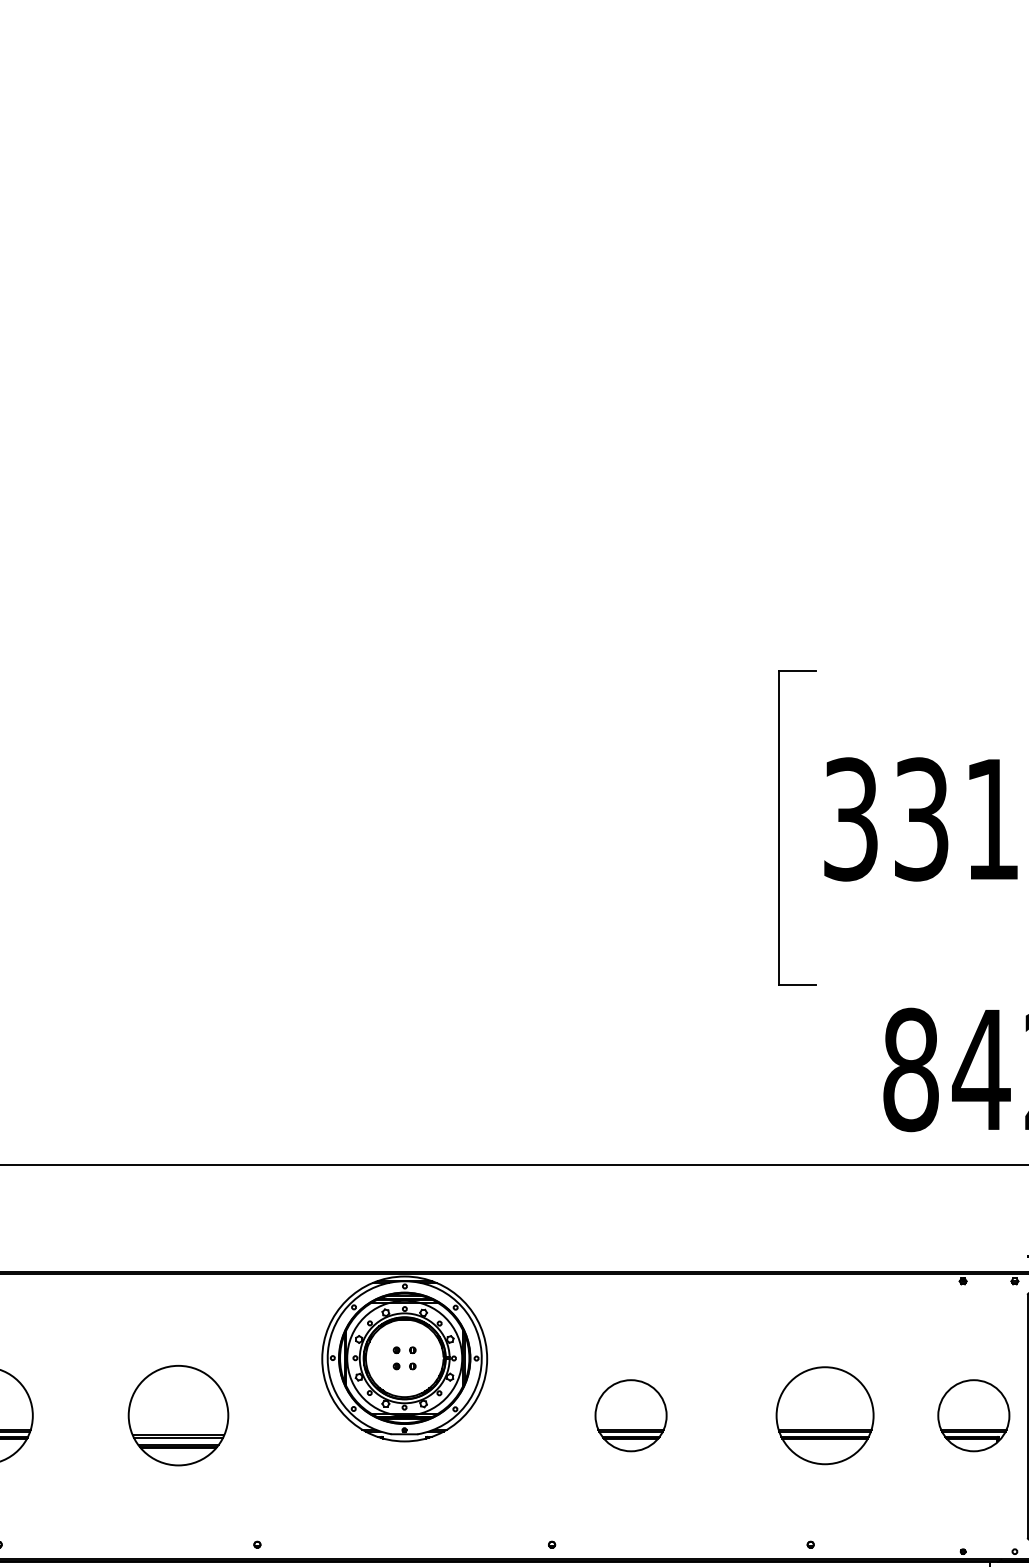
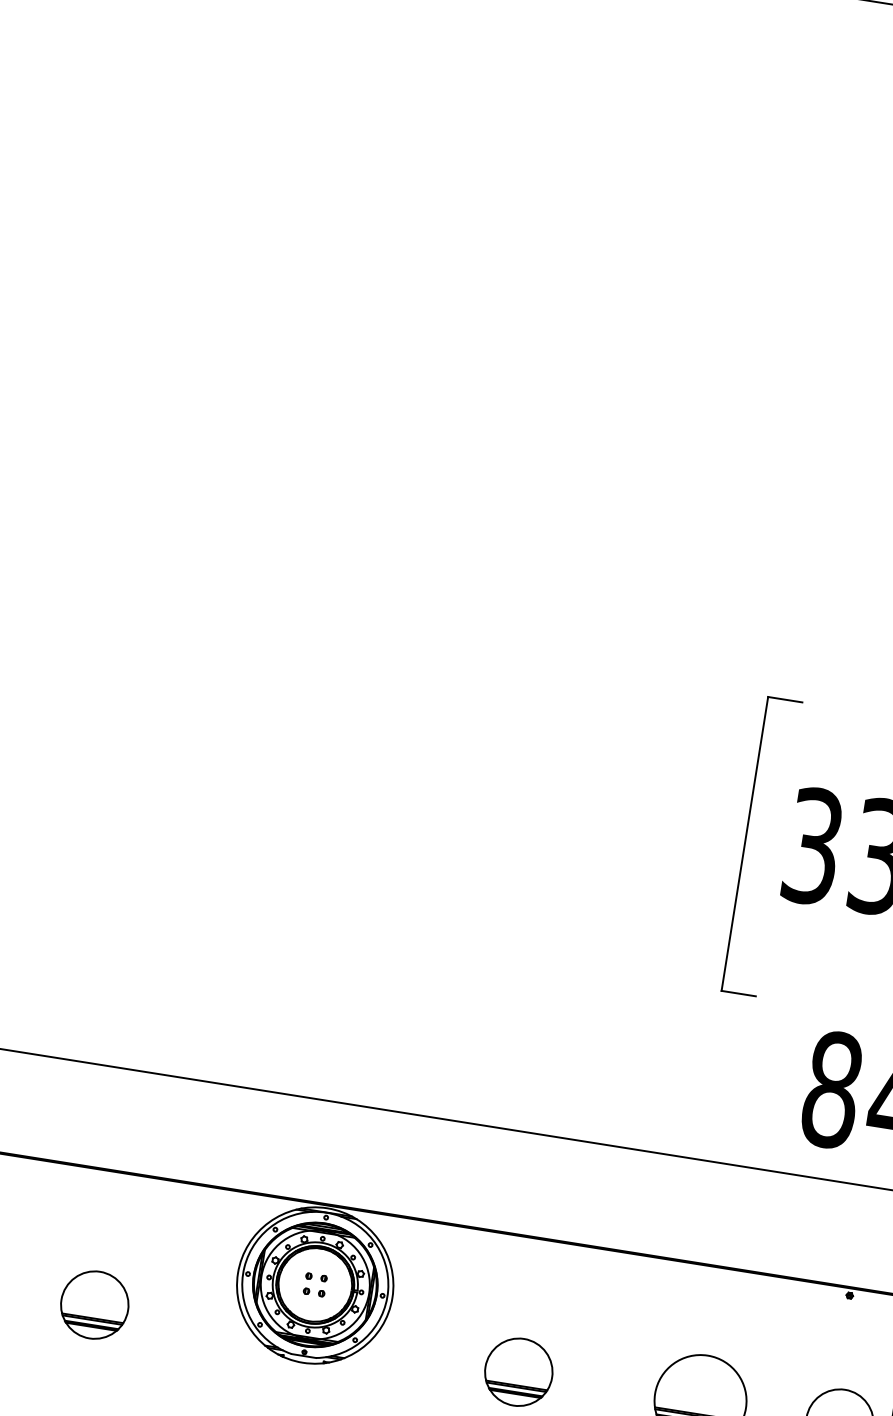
part: (177, 1415) -> (94, 1304), size x0.71

